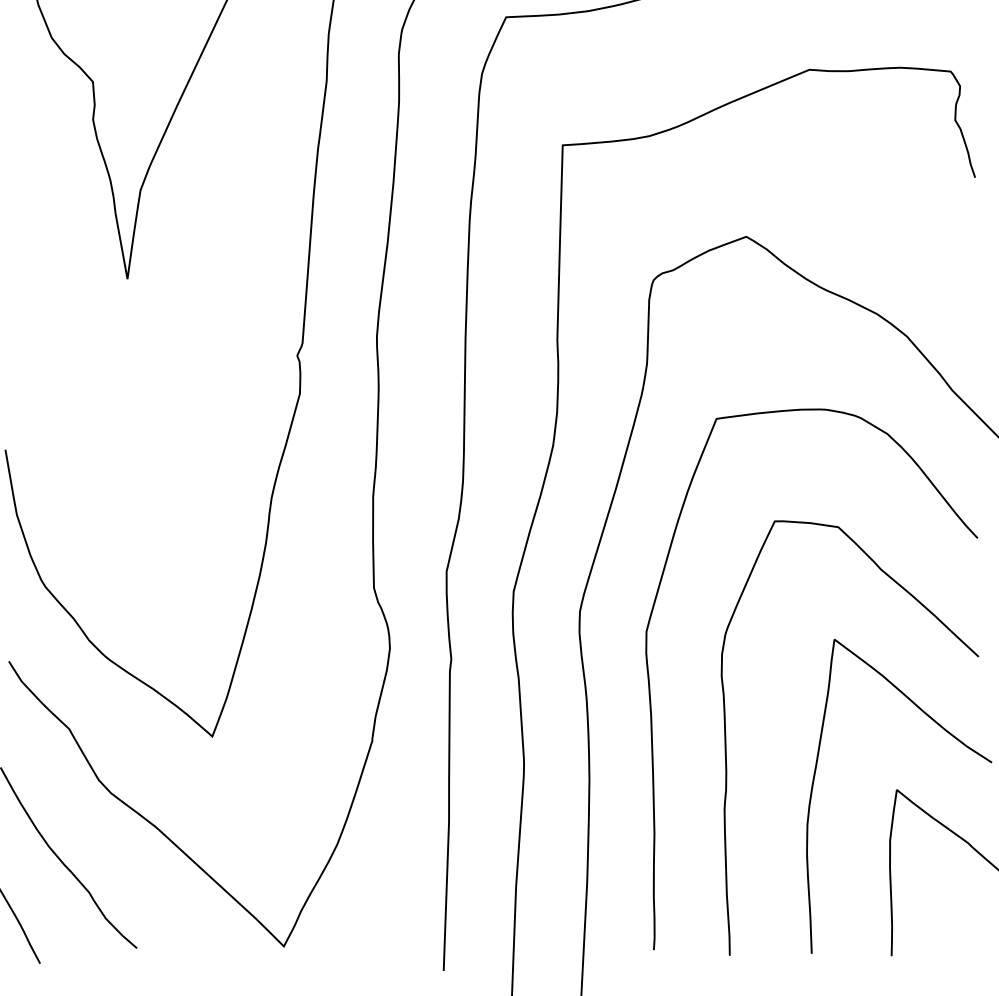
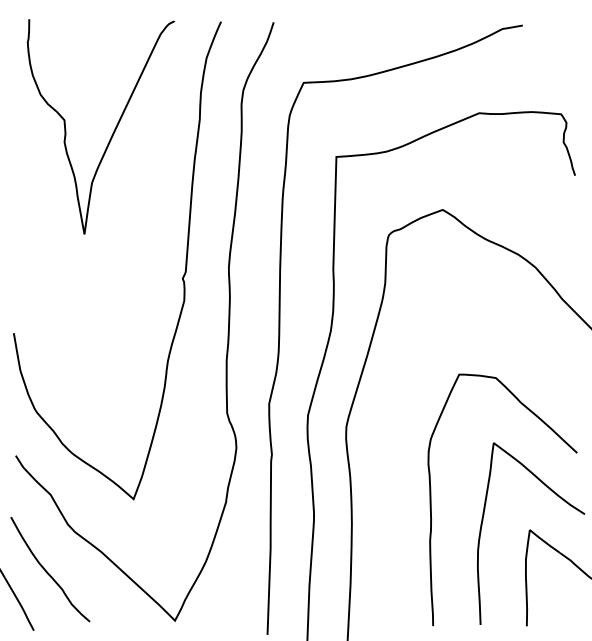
curve: (650, 680) -> (387, 466), removed

